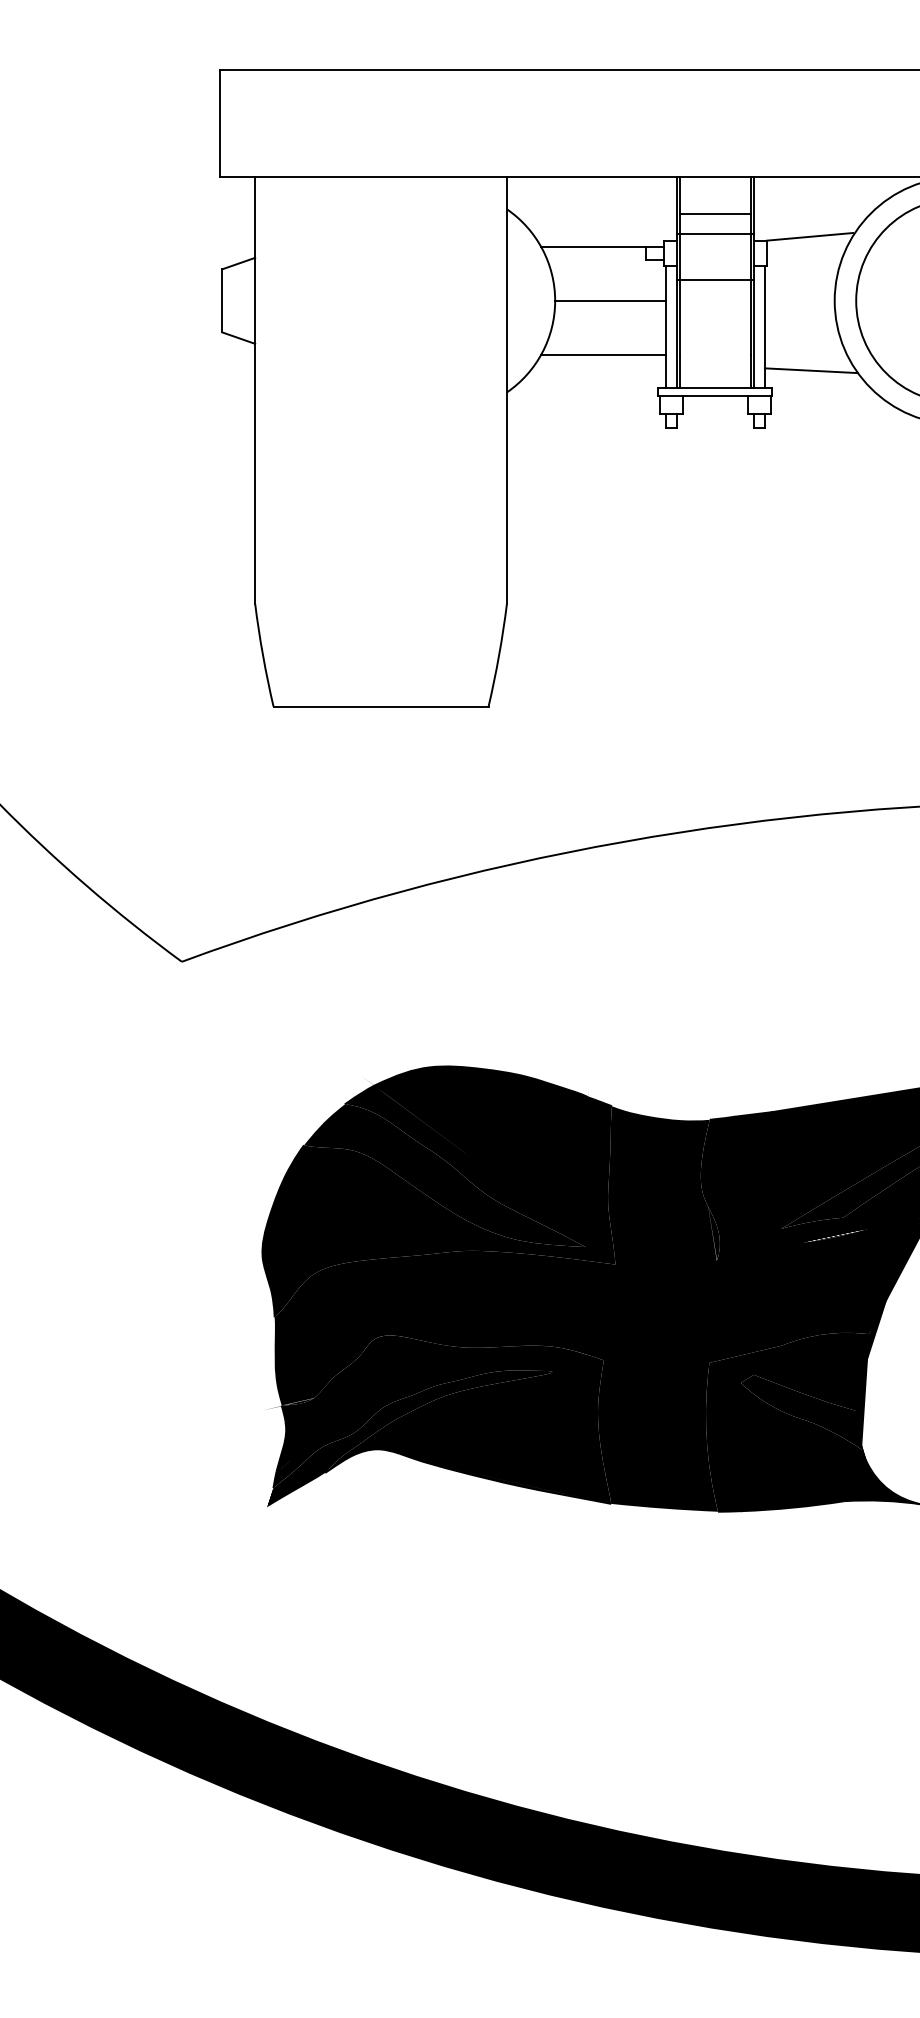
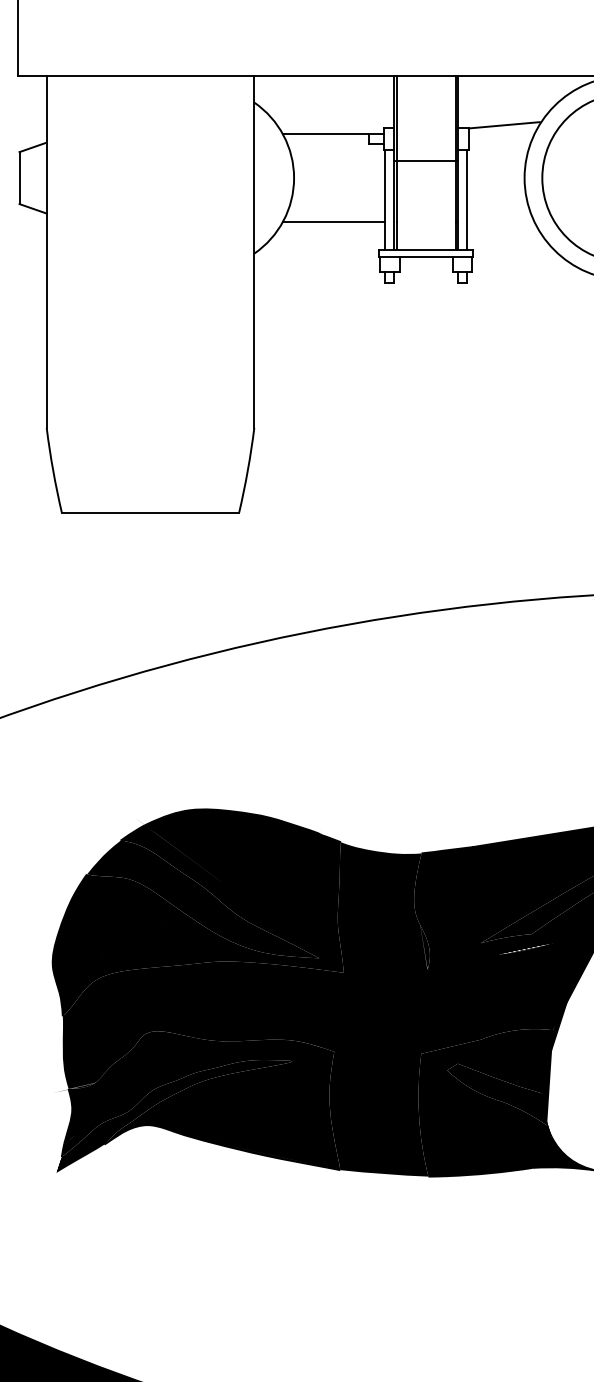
line: (714, 214) -> (425, 106), removed
line: (715, 233) -> (426, 122), removed
line: (610, 300) -> (339, 177), removed
line: (811, 370) -> (505, 235), removed

